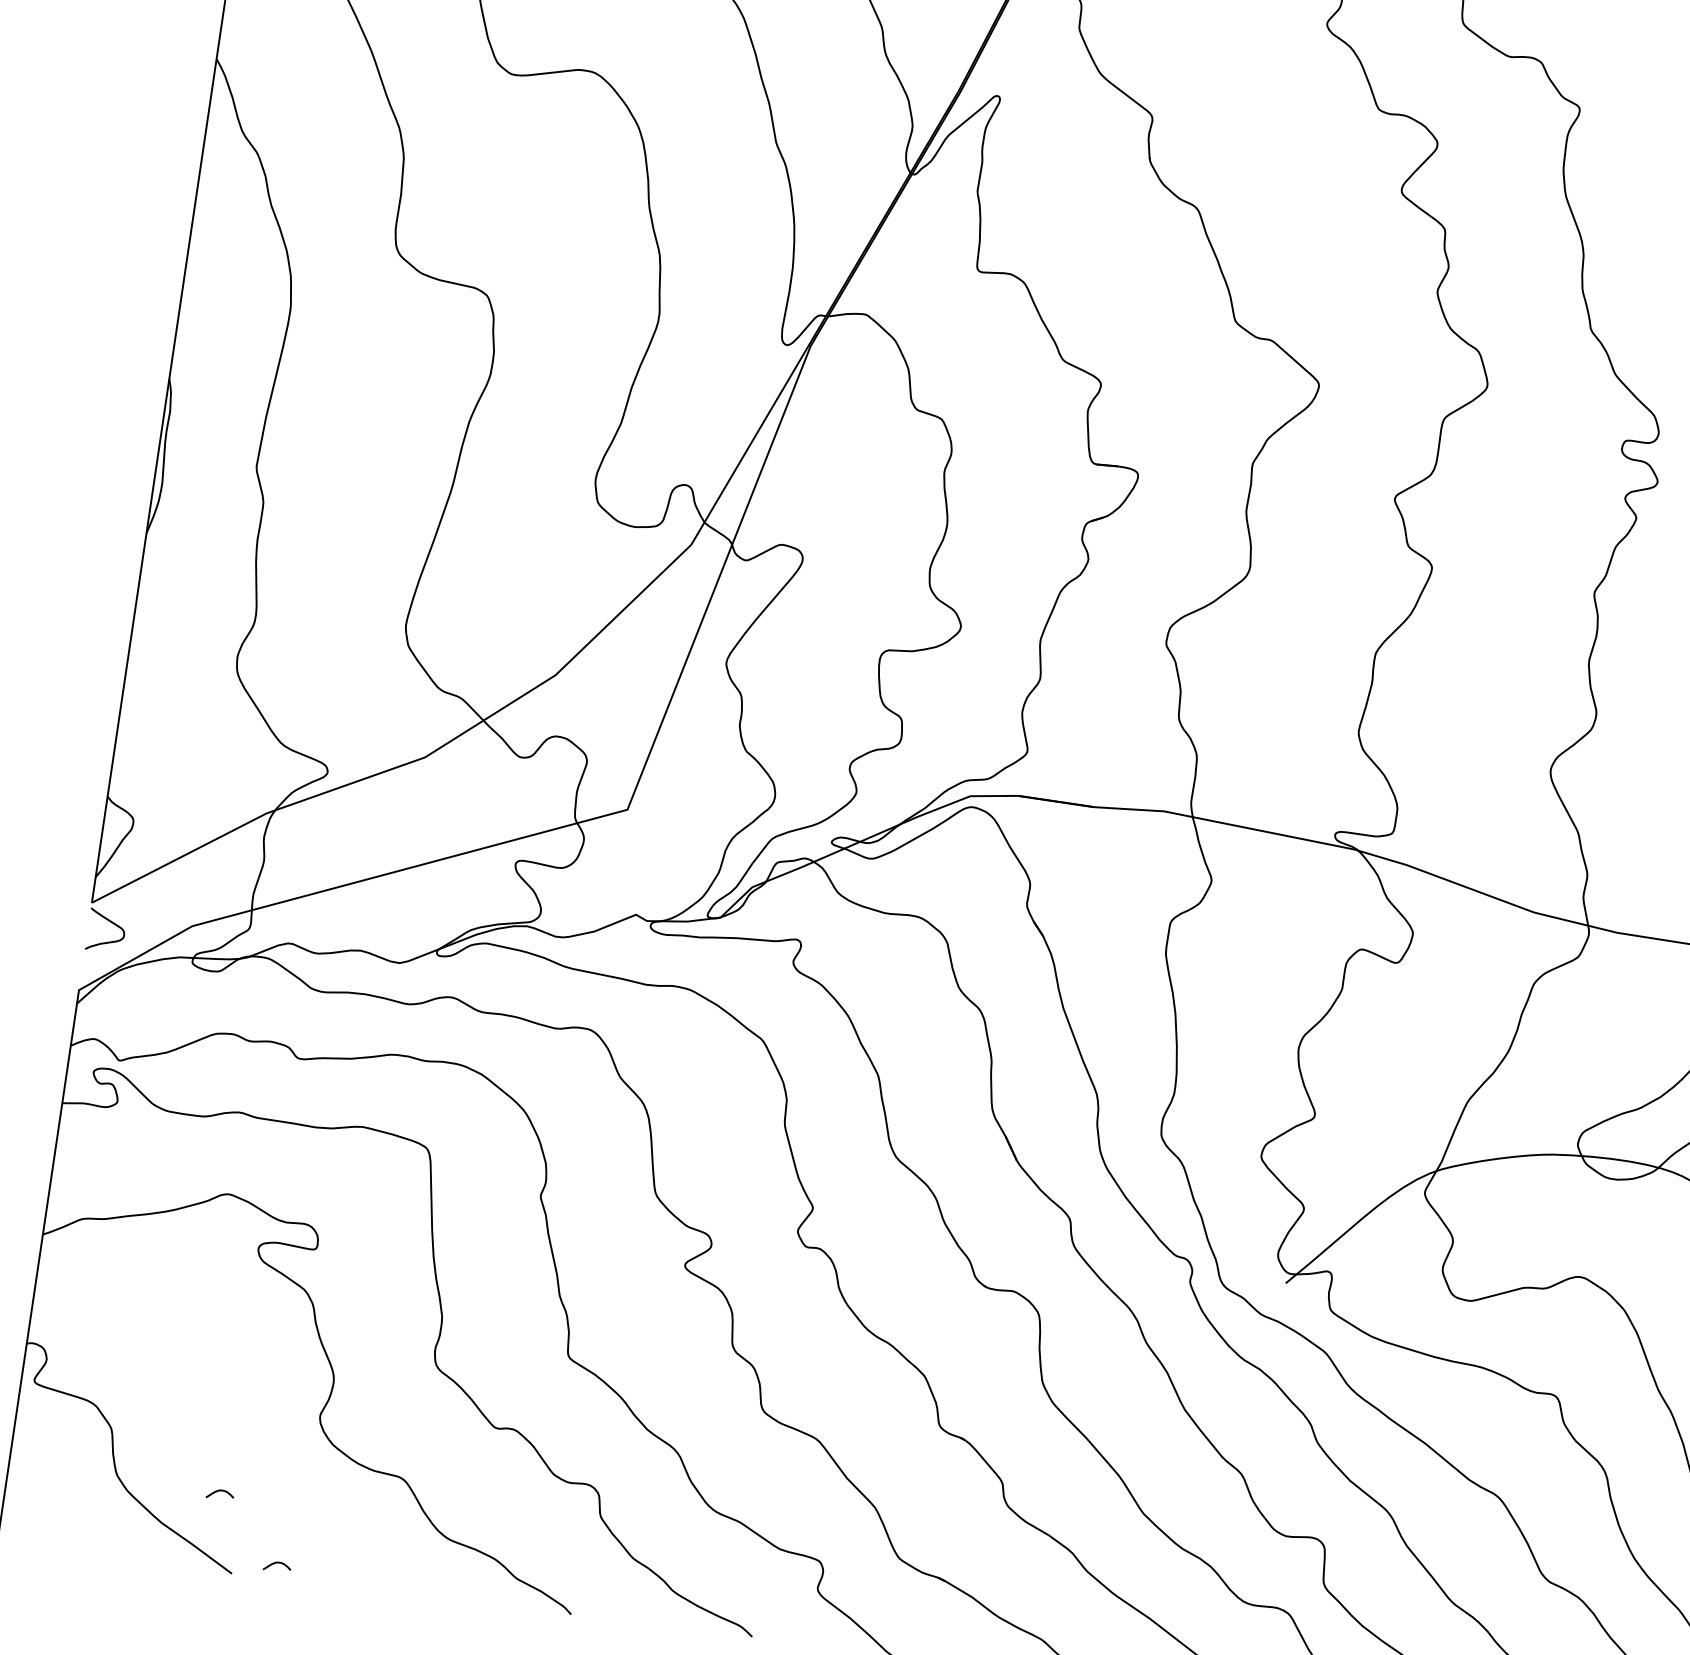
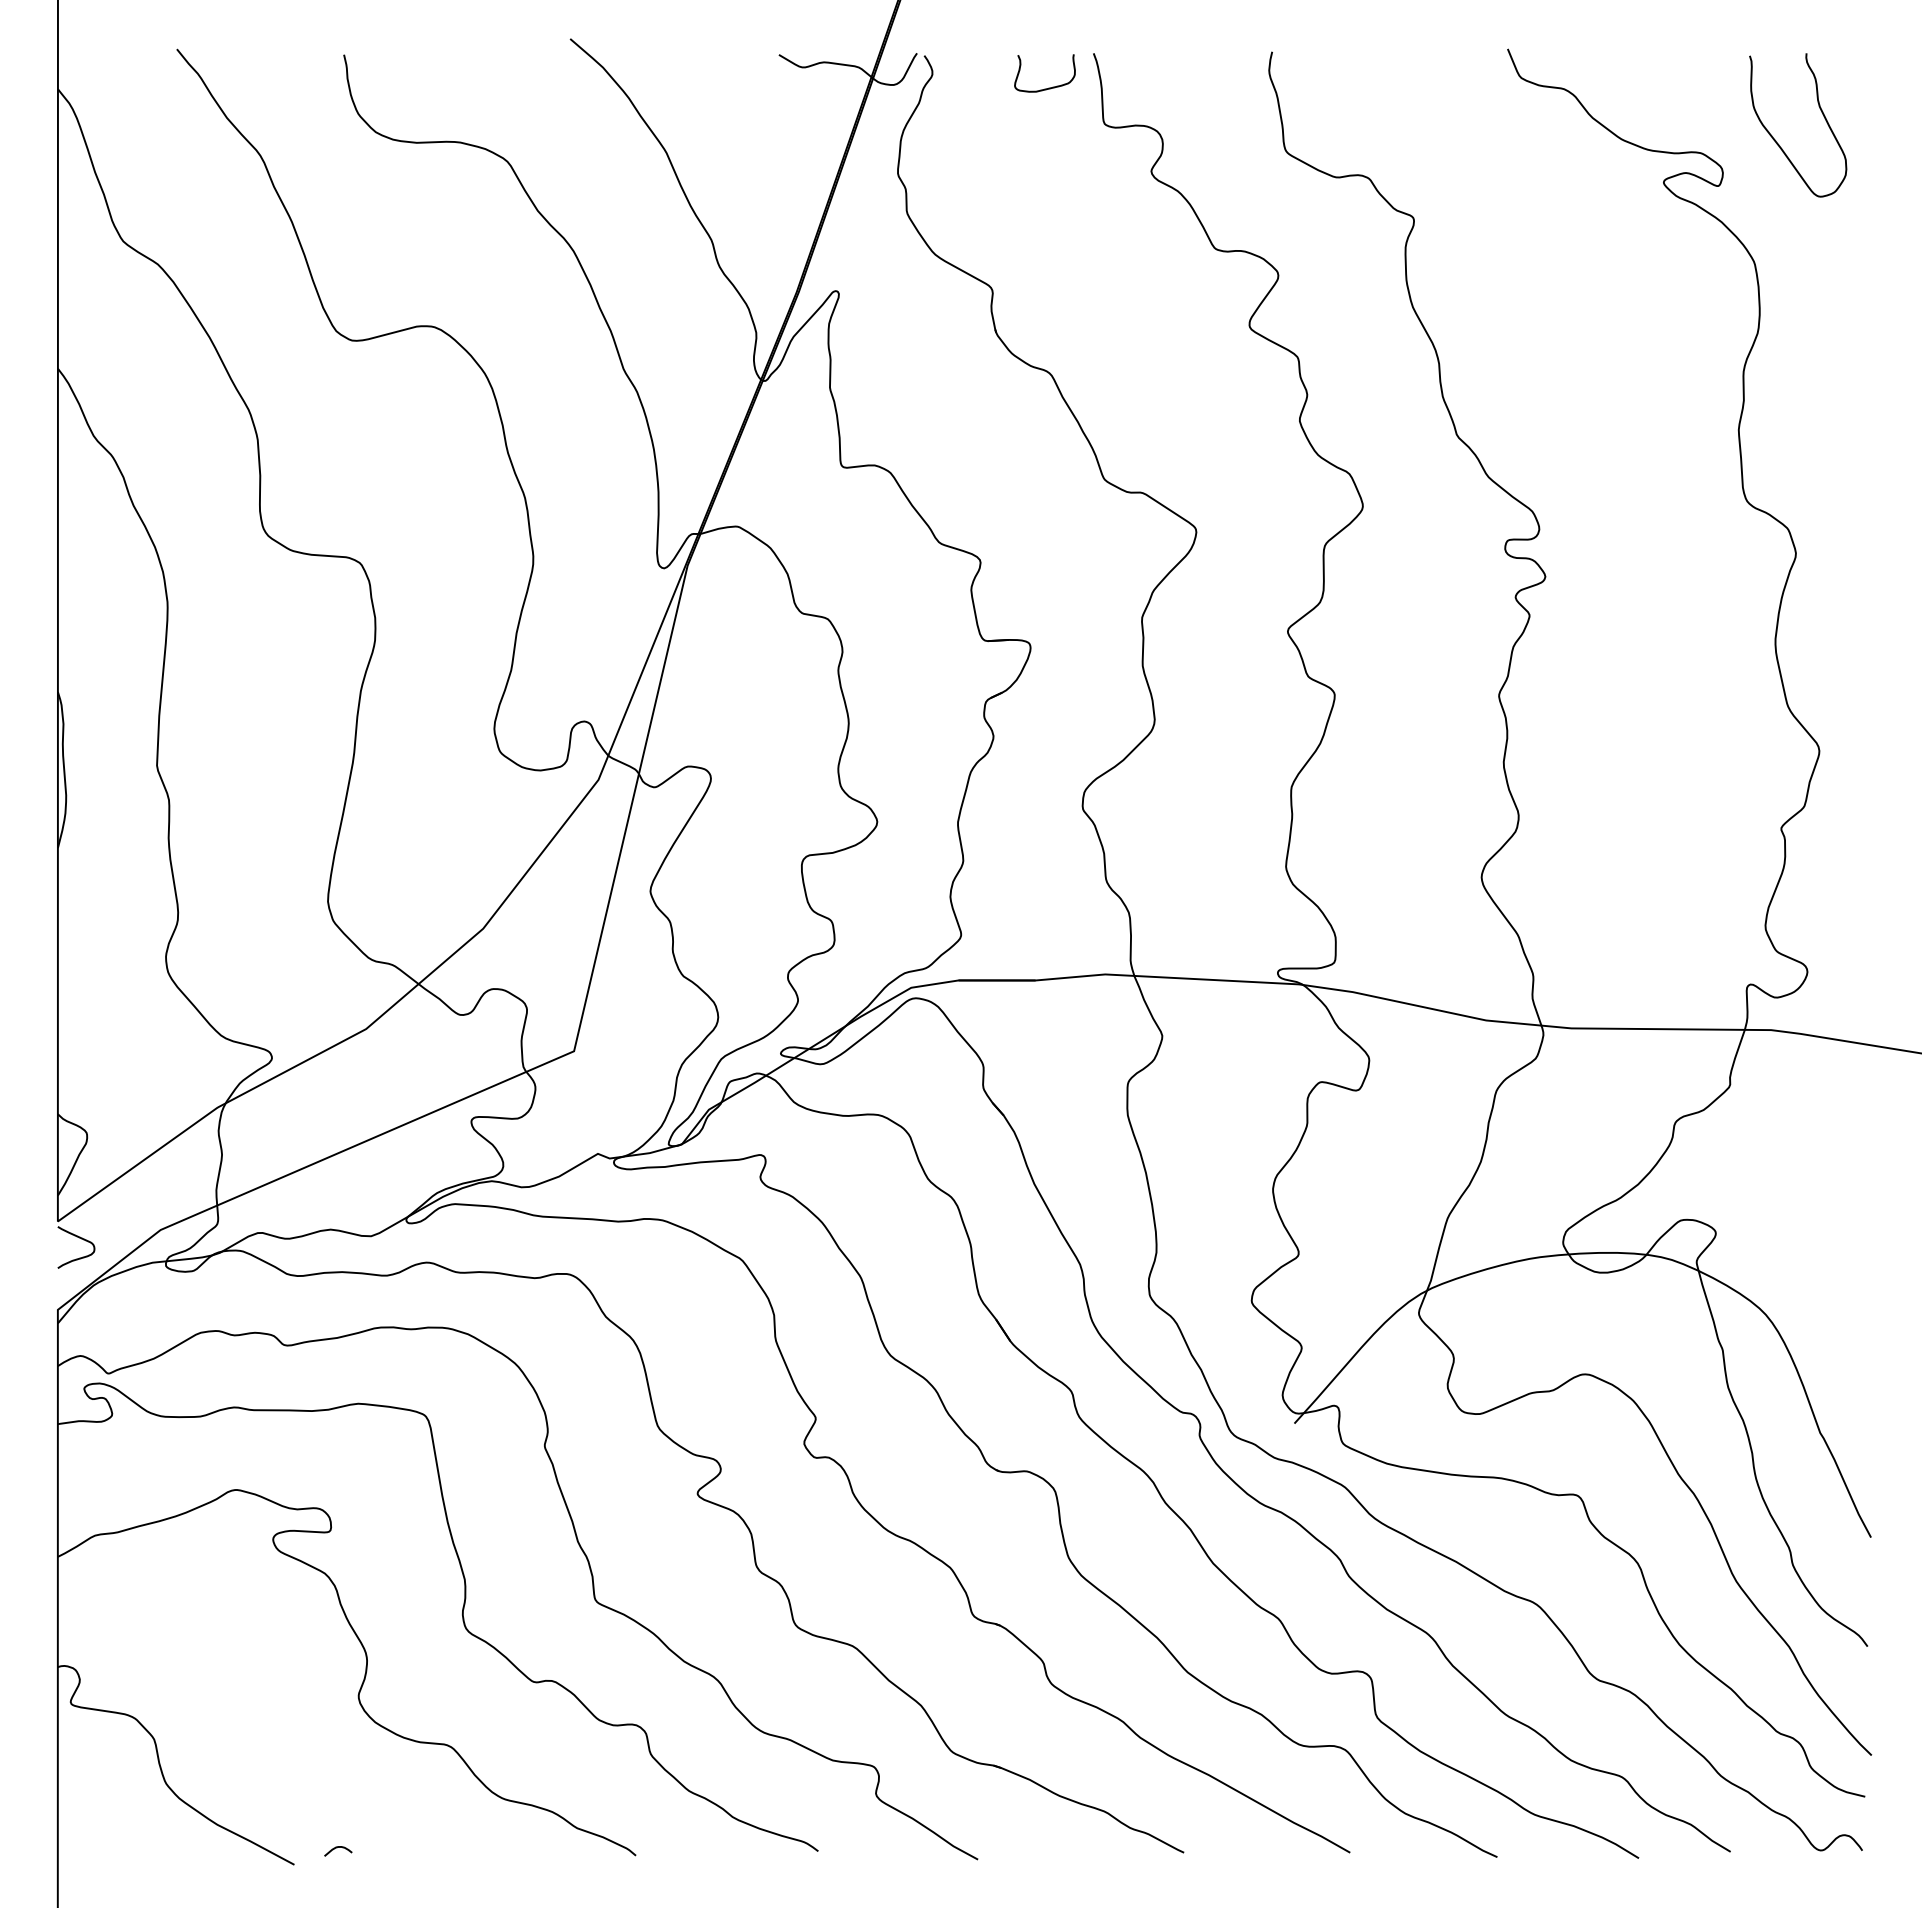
curve: (219, 1491) -> (270, 1785), removed

